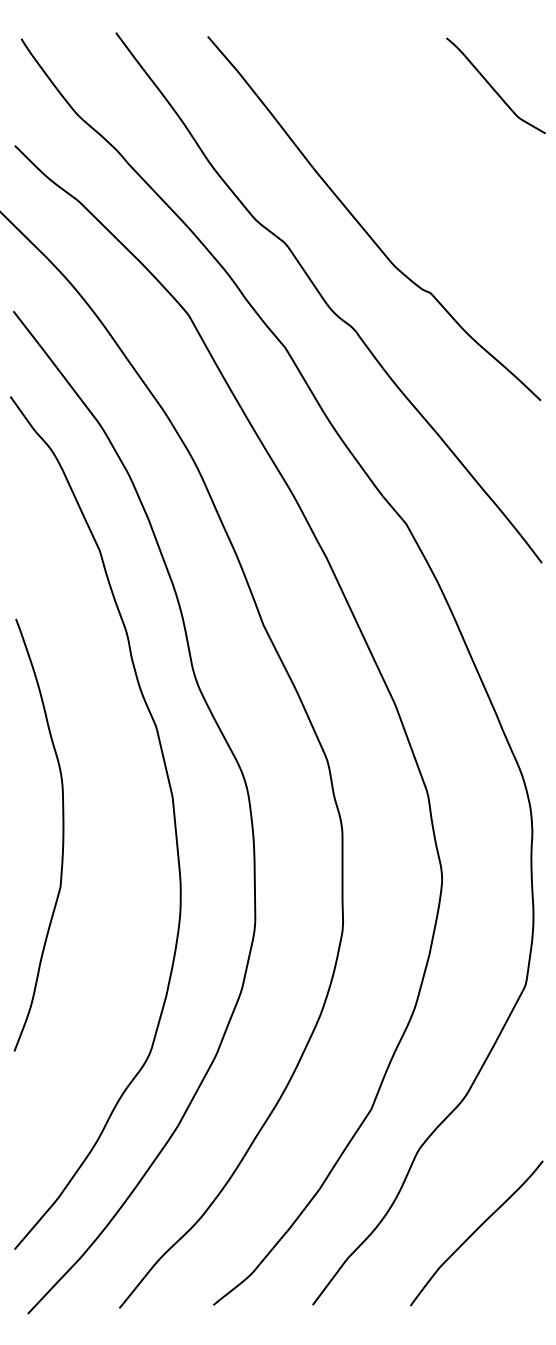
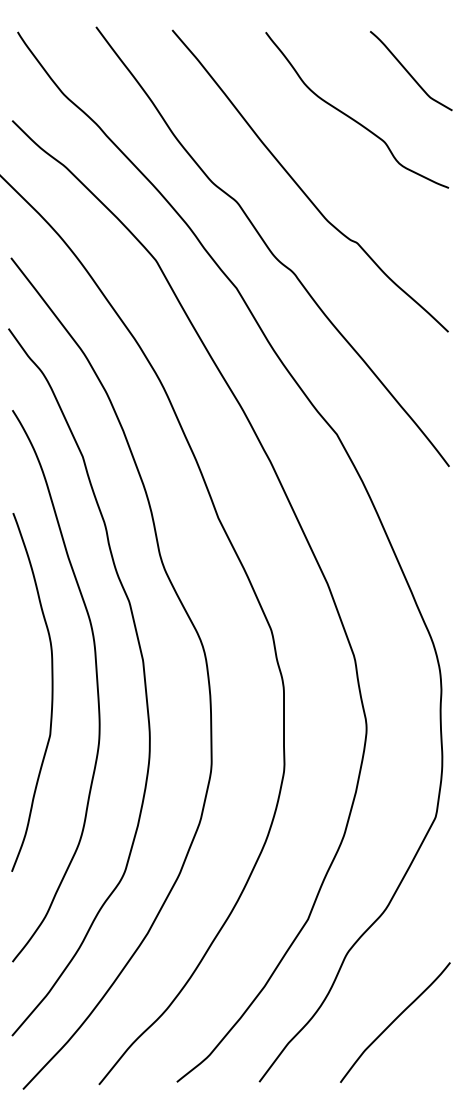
curve: (426, 143) -> (353, 118), added
curve: (116, 828) -> (96, 686), added

